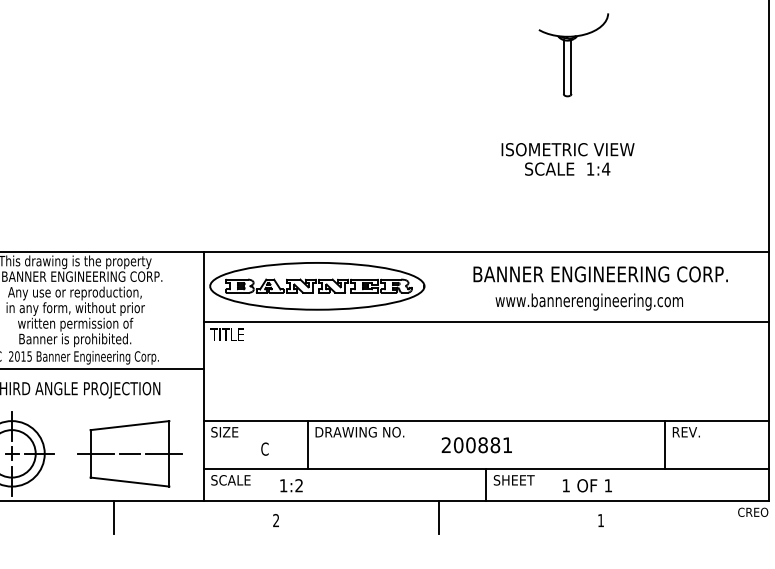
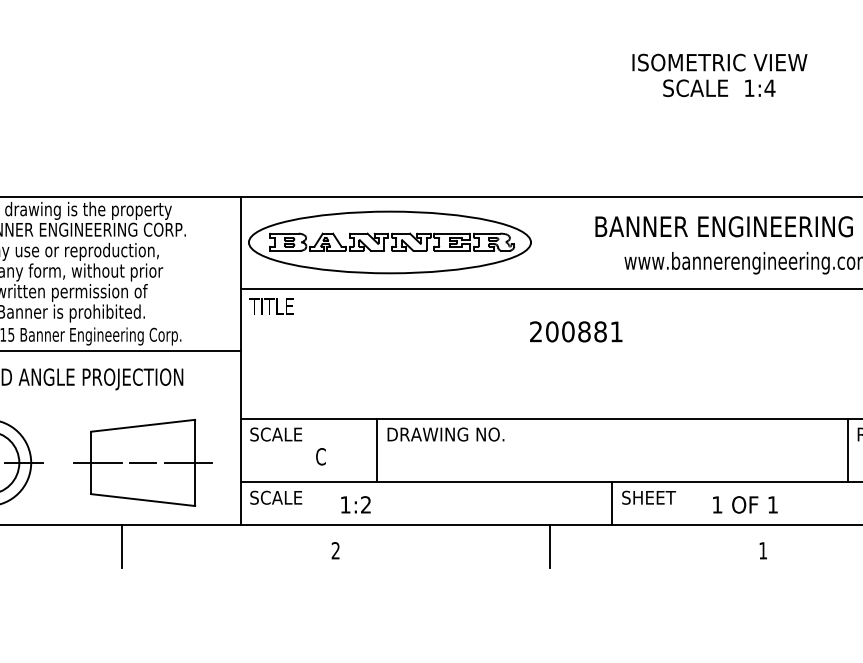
text: (234, 432) -> (280, 434), SIZE -> SCALE
text: (476, 445) -> (575, 332), moved

